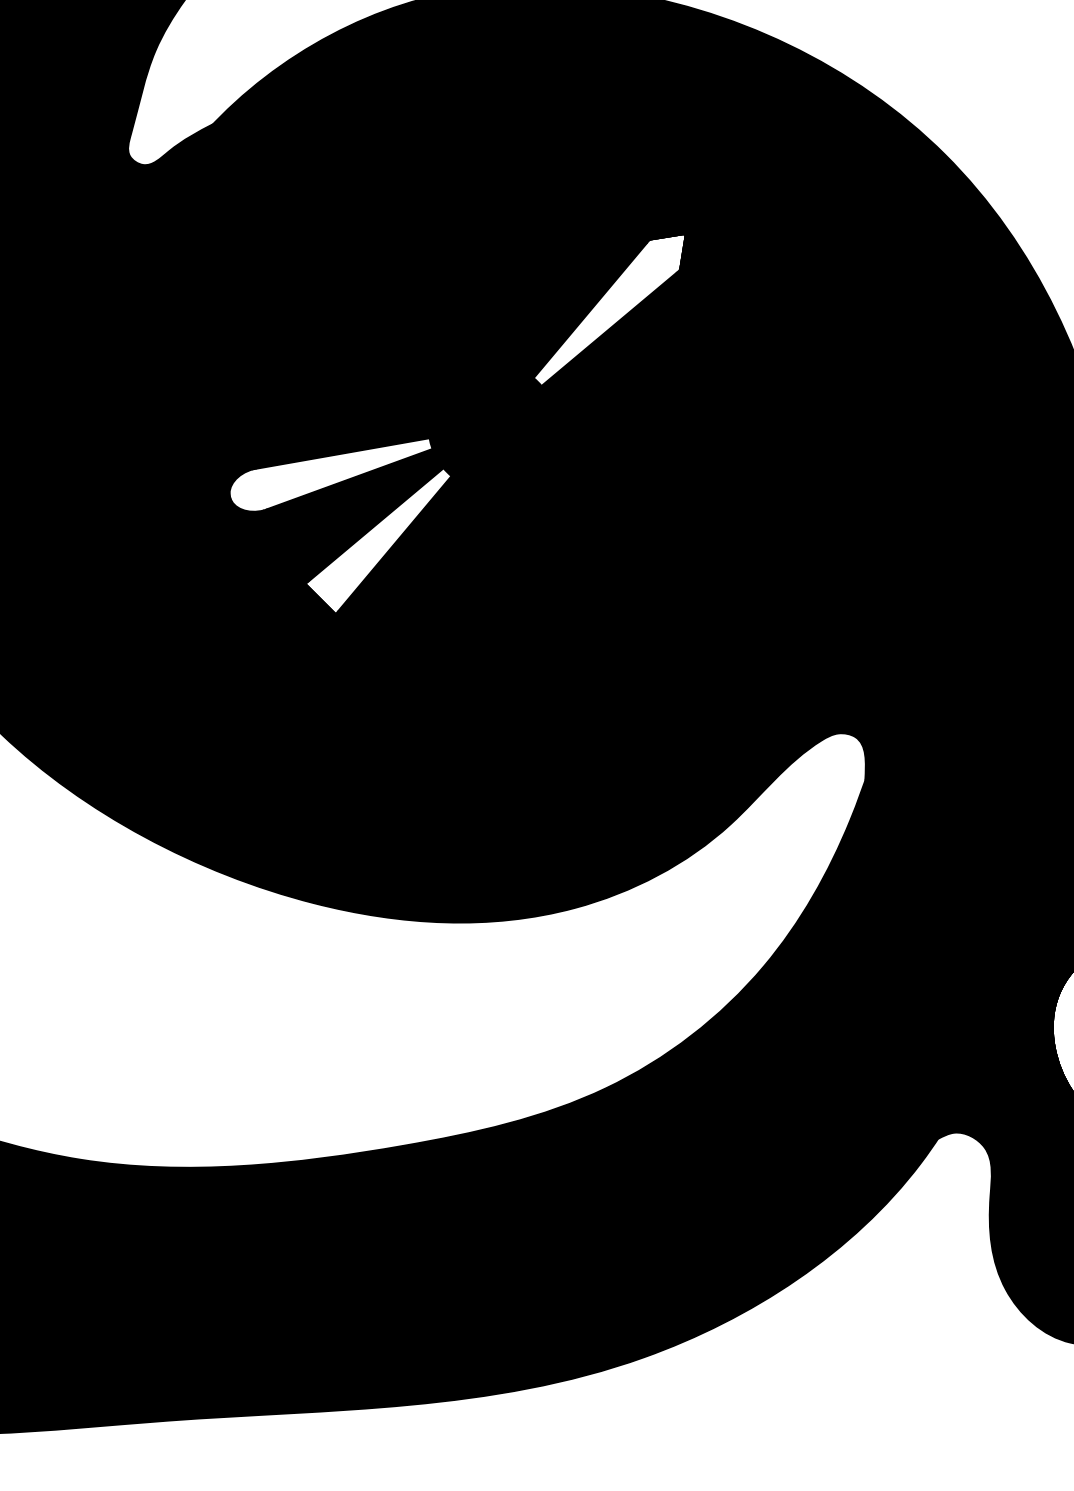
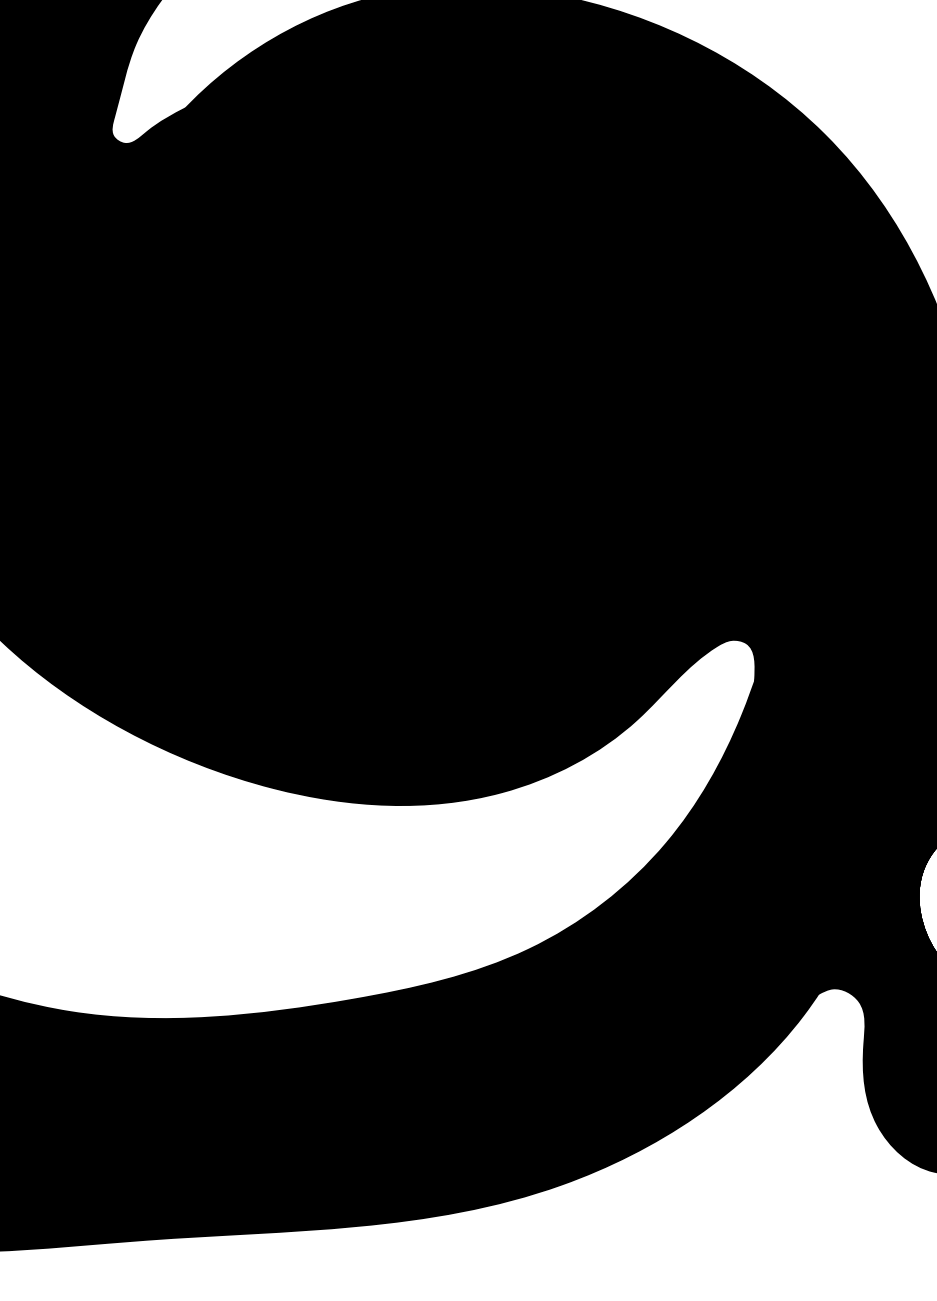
fill: (611, 308) -> (533, 269), added
fill: (330, 474) -> (288, 413), added
fill: (373, 546) -> (325, 476), added

